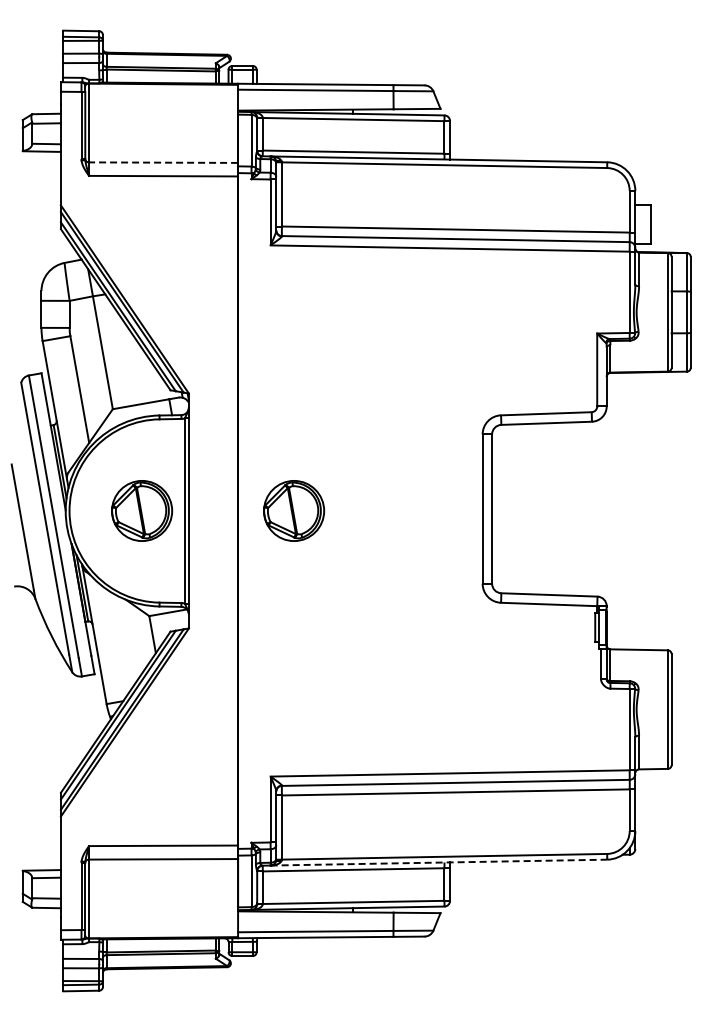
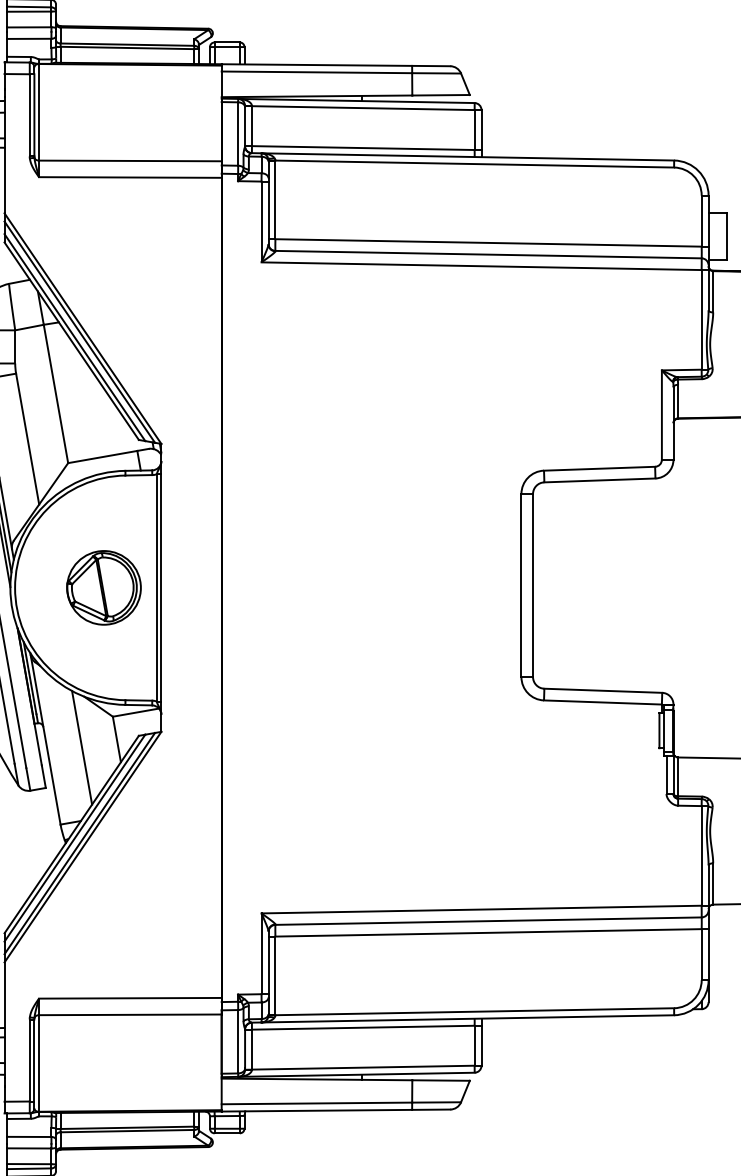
line: (163, 162) -> (130, 160), dashed -> solid
part: (294, 510) -> (290, 587), removed
line: (124, 641) -> (82, 747), added
line: (439, 862) -> (468, 1018), dashed -> solid

